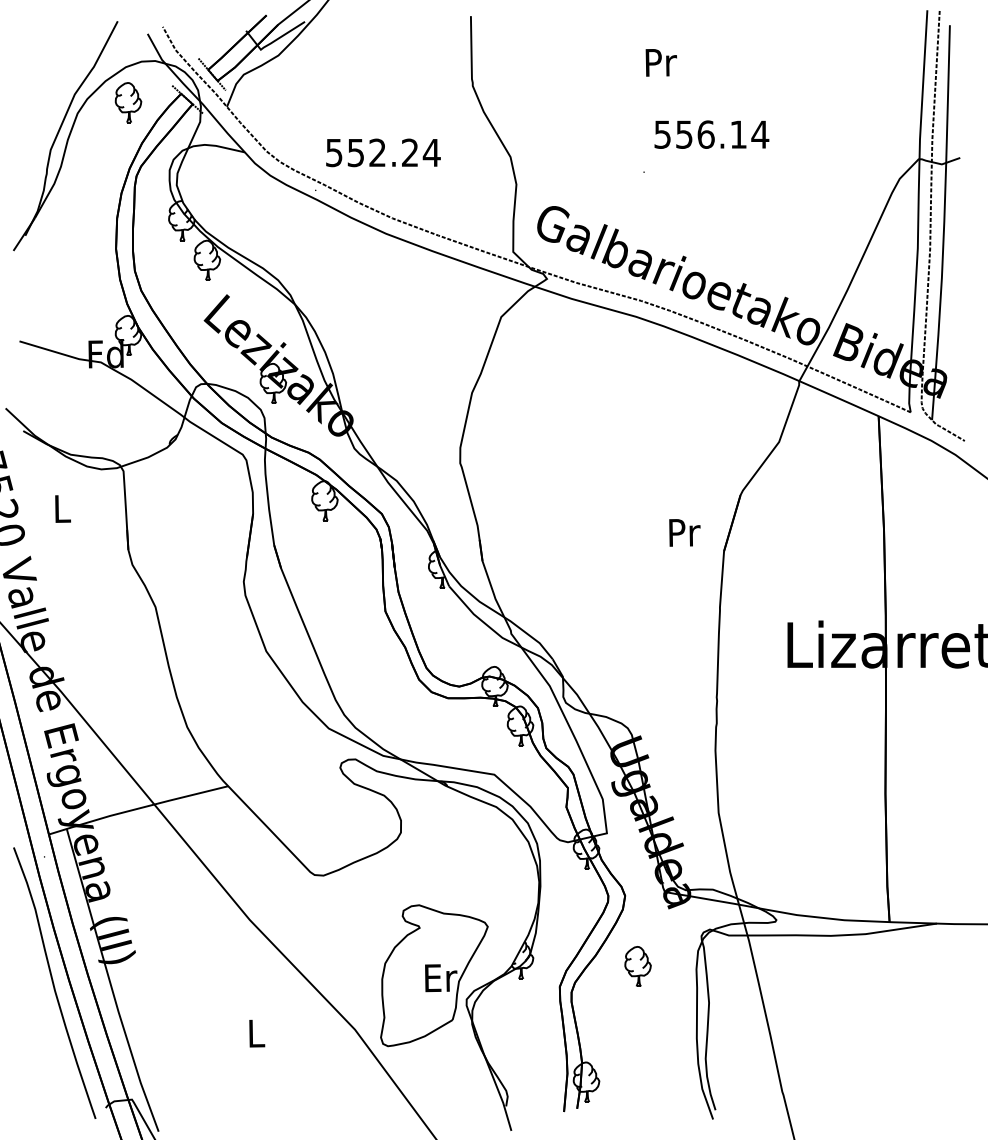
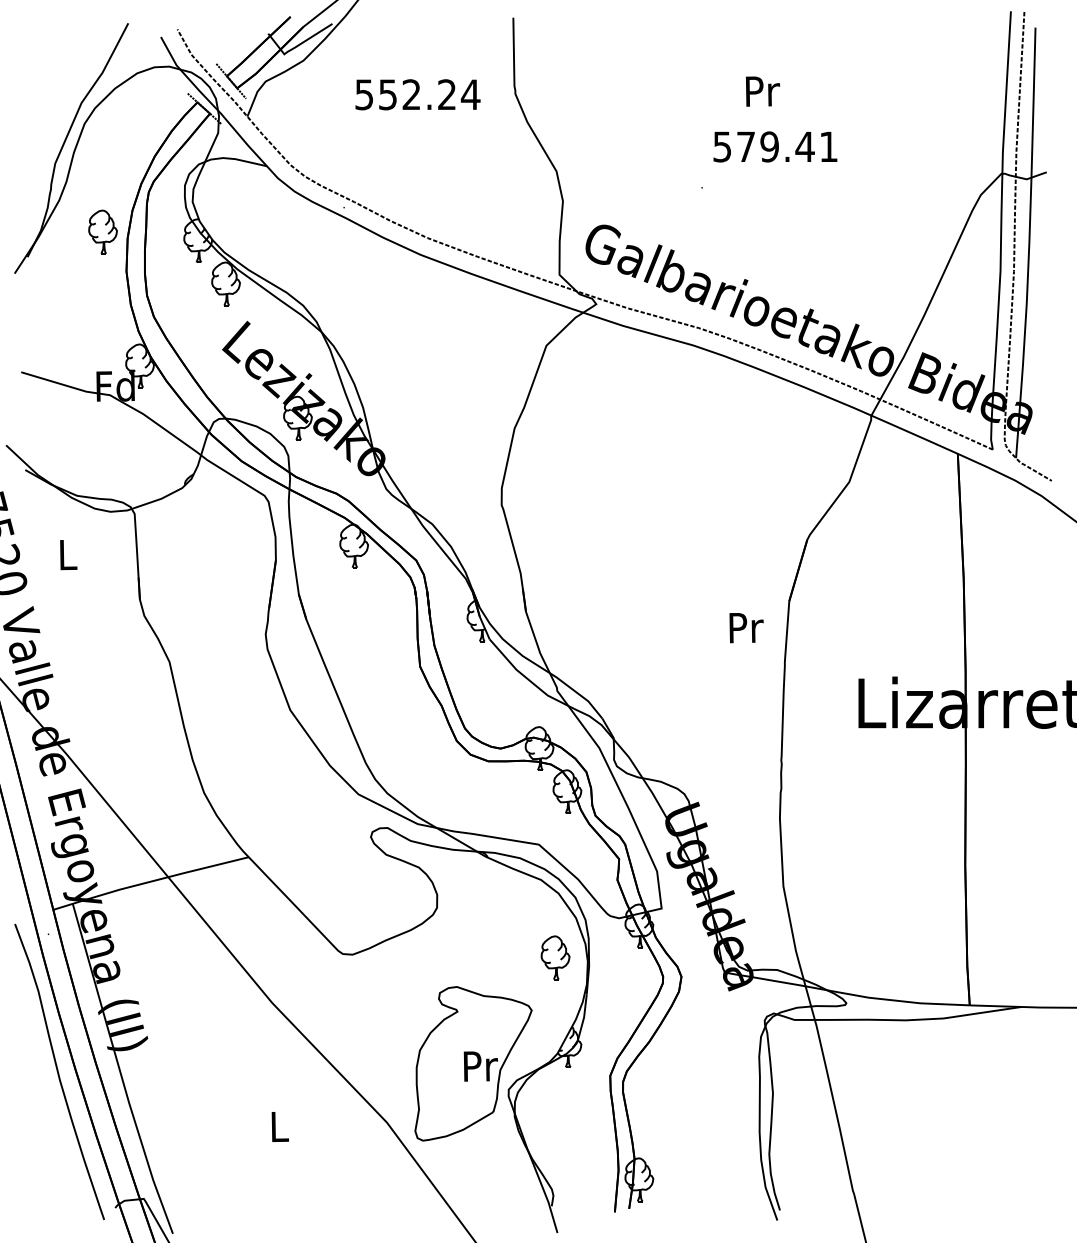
text: (661, 62) -> (763, 91), moved
part: (127, 102) -> (102, 231), moved
text: (722, 134) -> (787, 146), 556.14 -> 579.41
text: (383, 152) -> (417, 94), moved
text: (684, 533) -> (746, 628), moved
part: (638, 966) -> (555, 957), moved
text: (440, 978) -> (480, 1066), Er -> Pr

